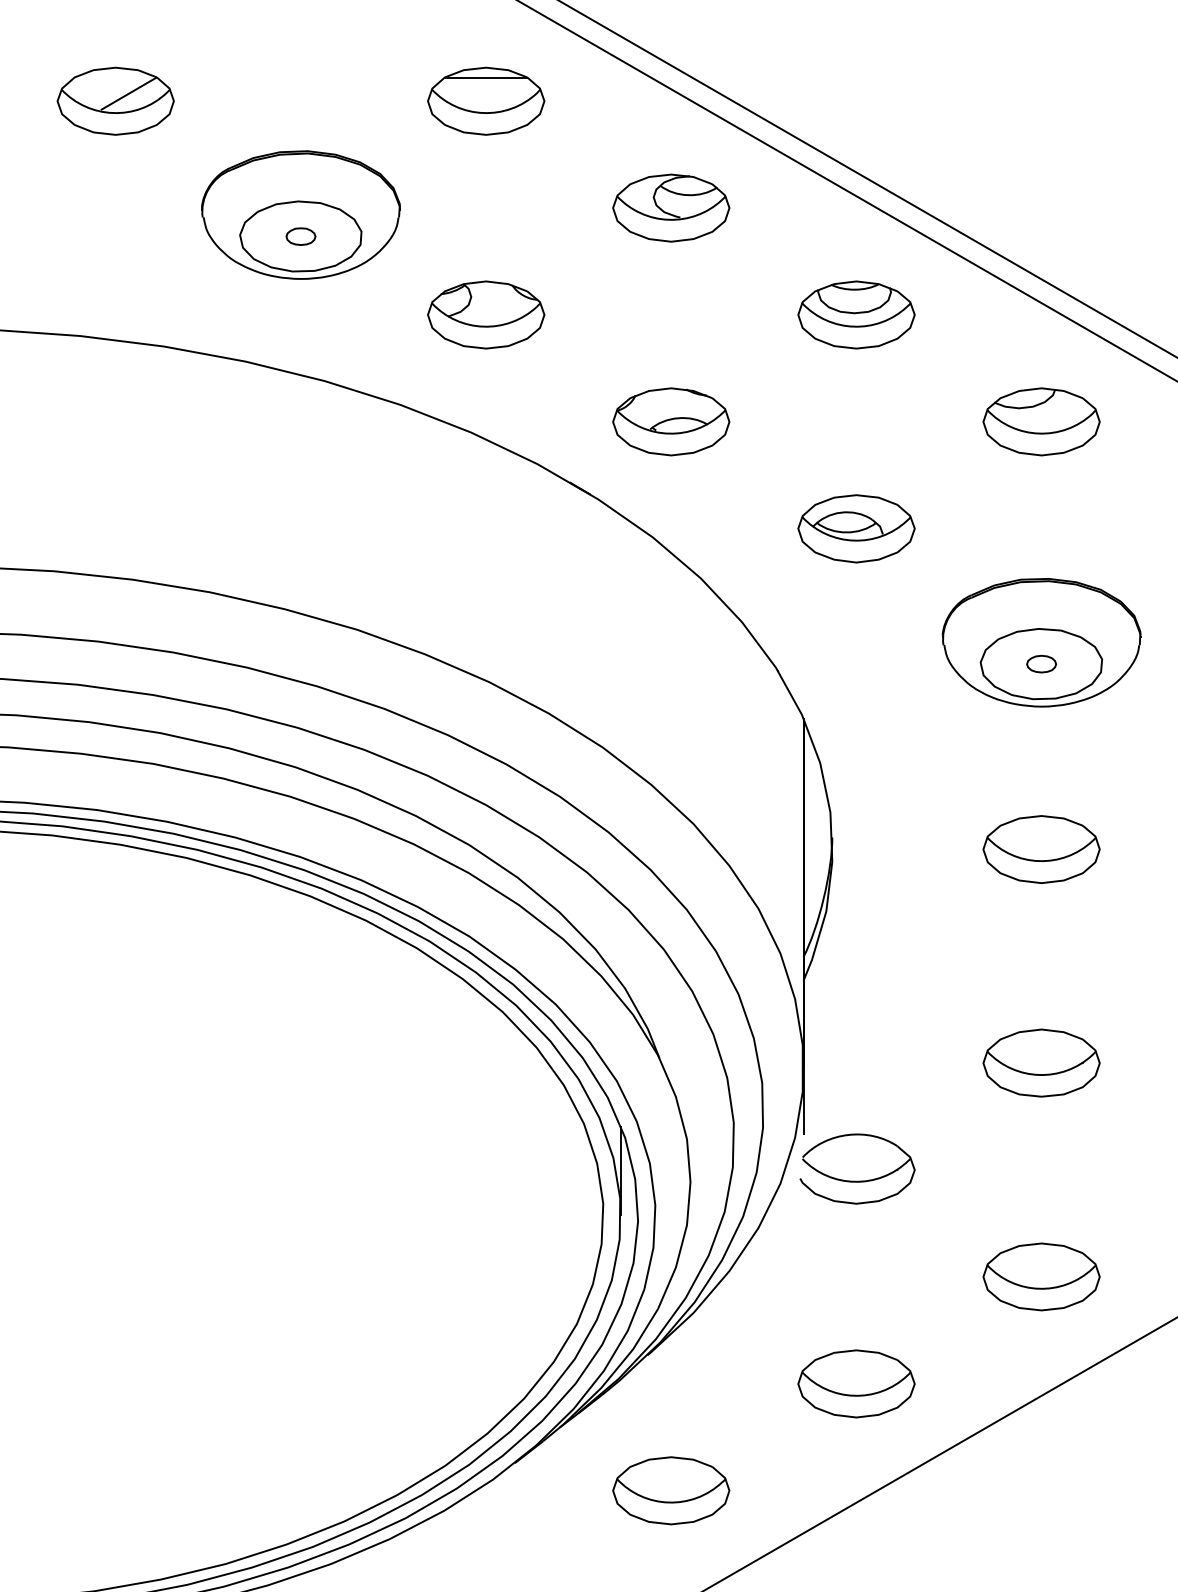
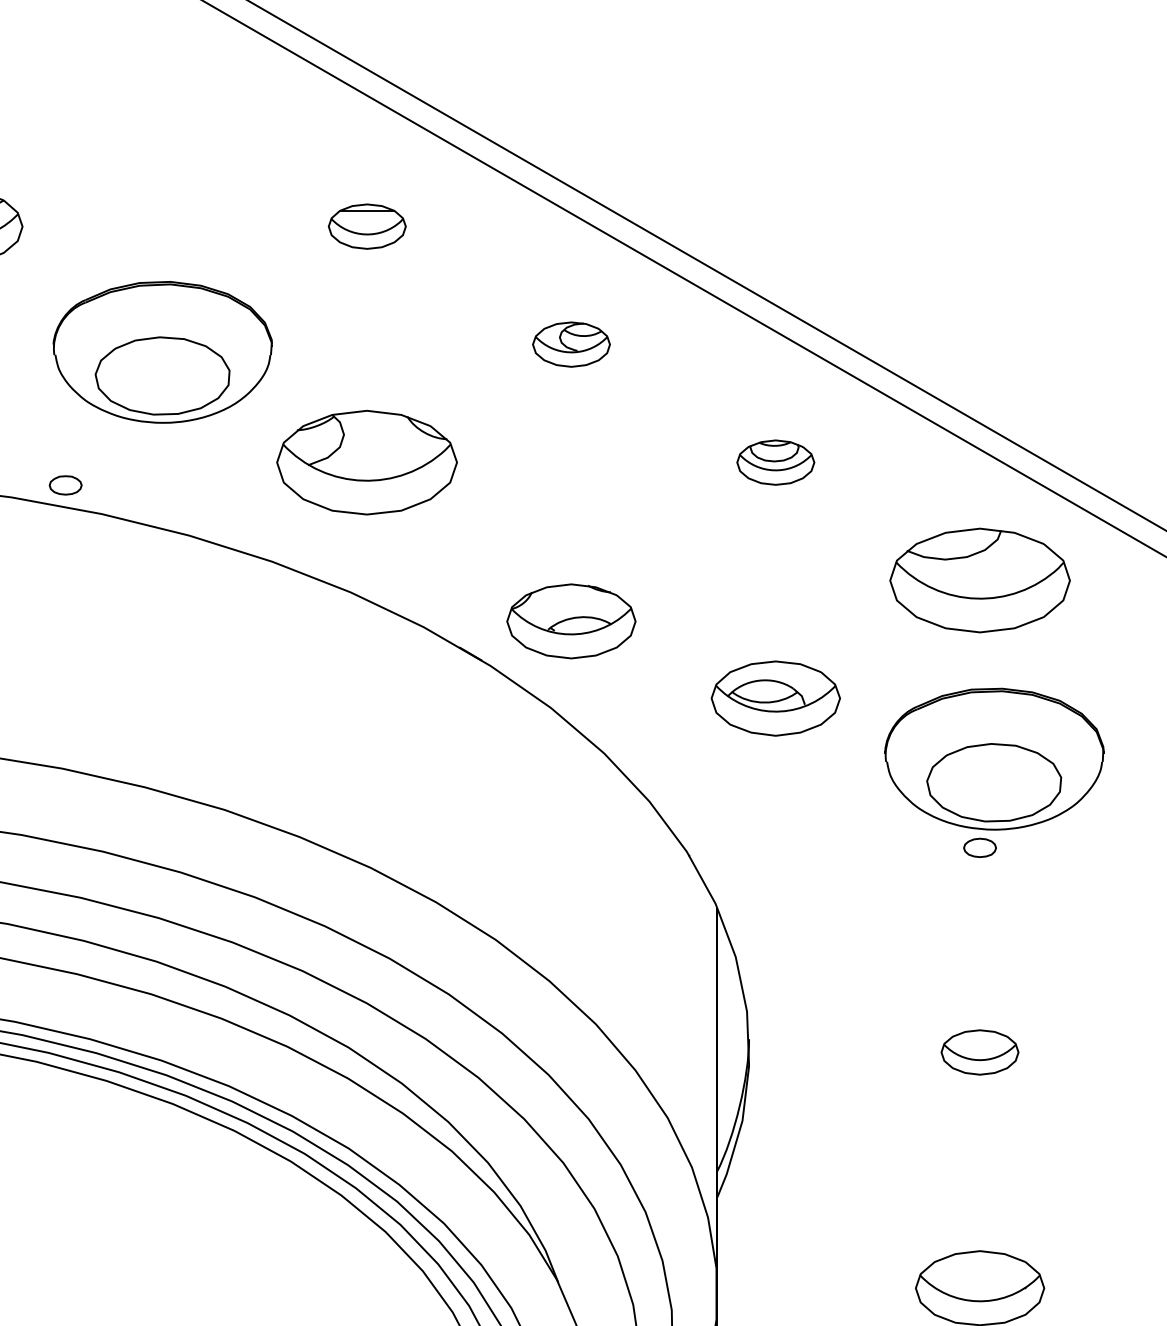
part: (486, 100) -> (367, 225), size x0.6
part: (671, 207) -> (571, 344), size x0.6
part: (300, 236) -> (65, 485), moved
part: (486, 314) -> (367, 462), size x1.4
part: (856, 314) -> (775, 462), size x0.6
part: (671, 421) -> (571, 620), moved
part: (1041, 421) -> (979, 580), size x1.4
part: (1041, 642) -> (994, 758), moved
part: (1041, 849) -> (979, 1052), size x0.6

